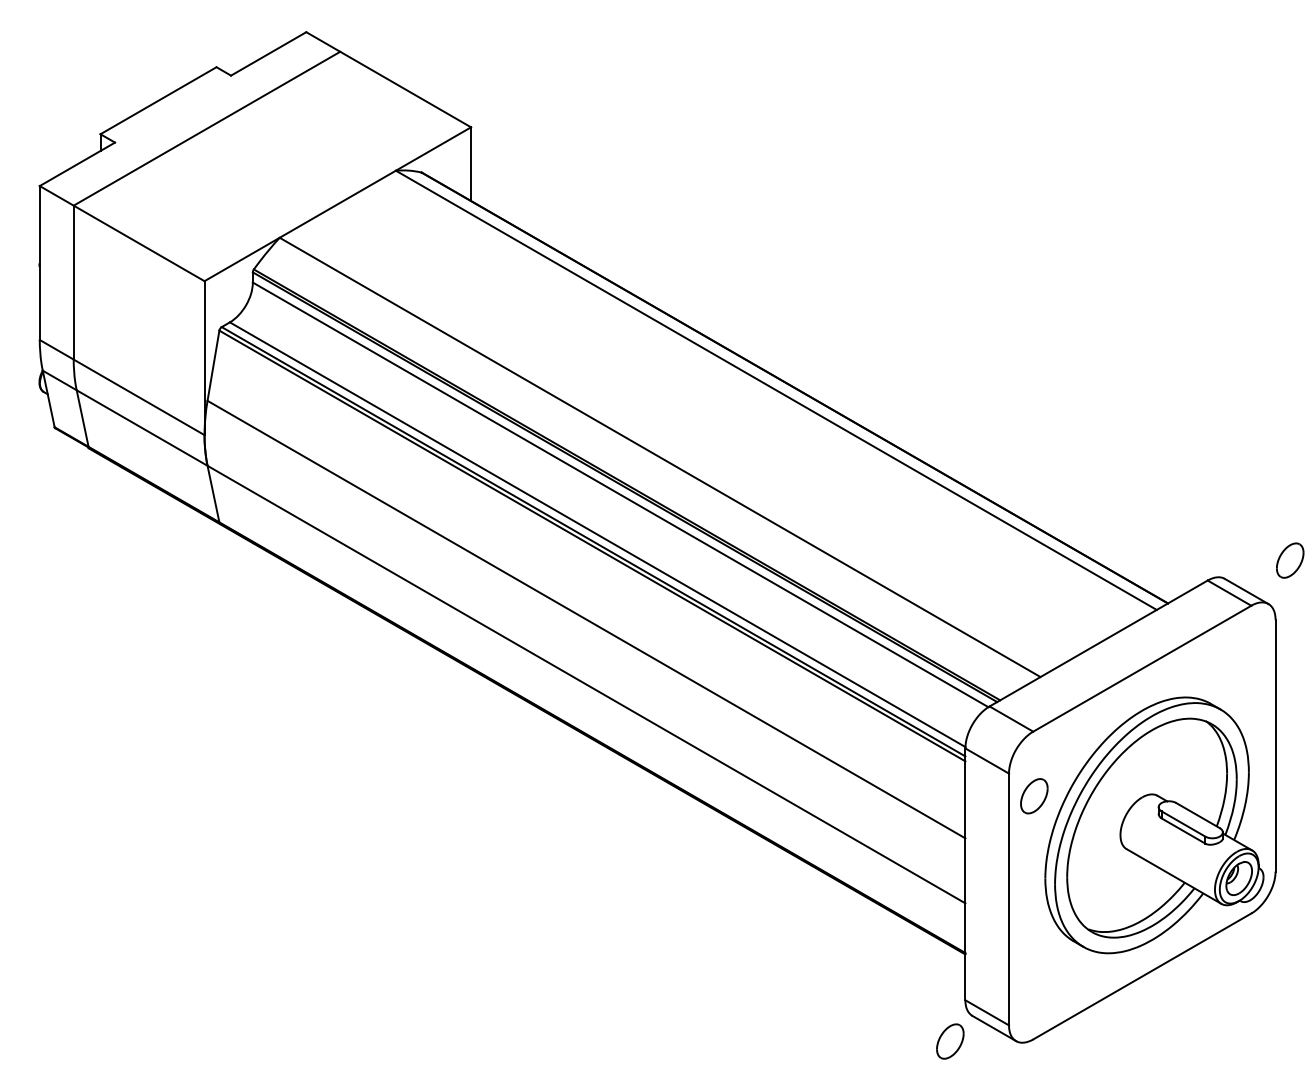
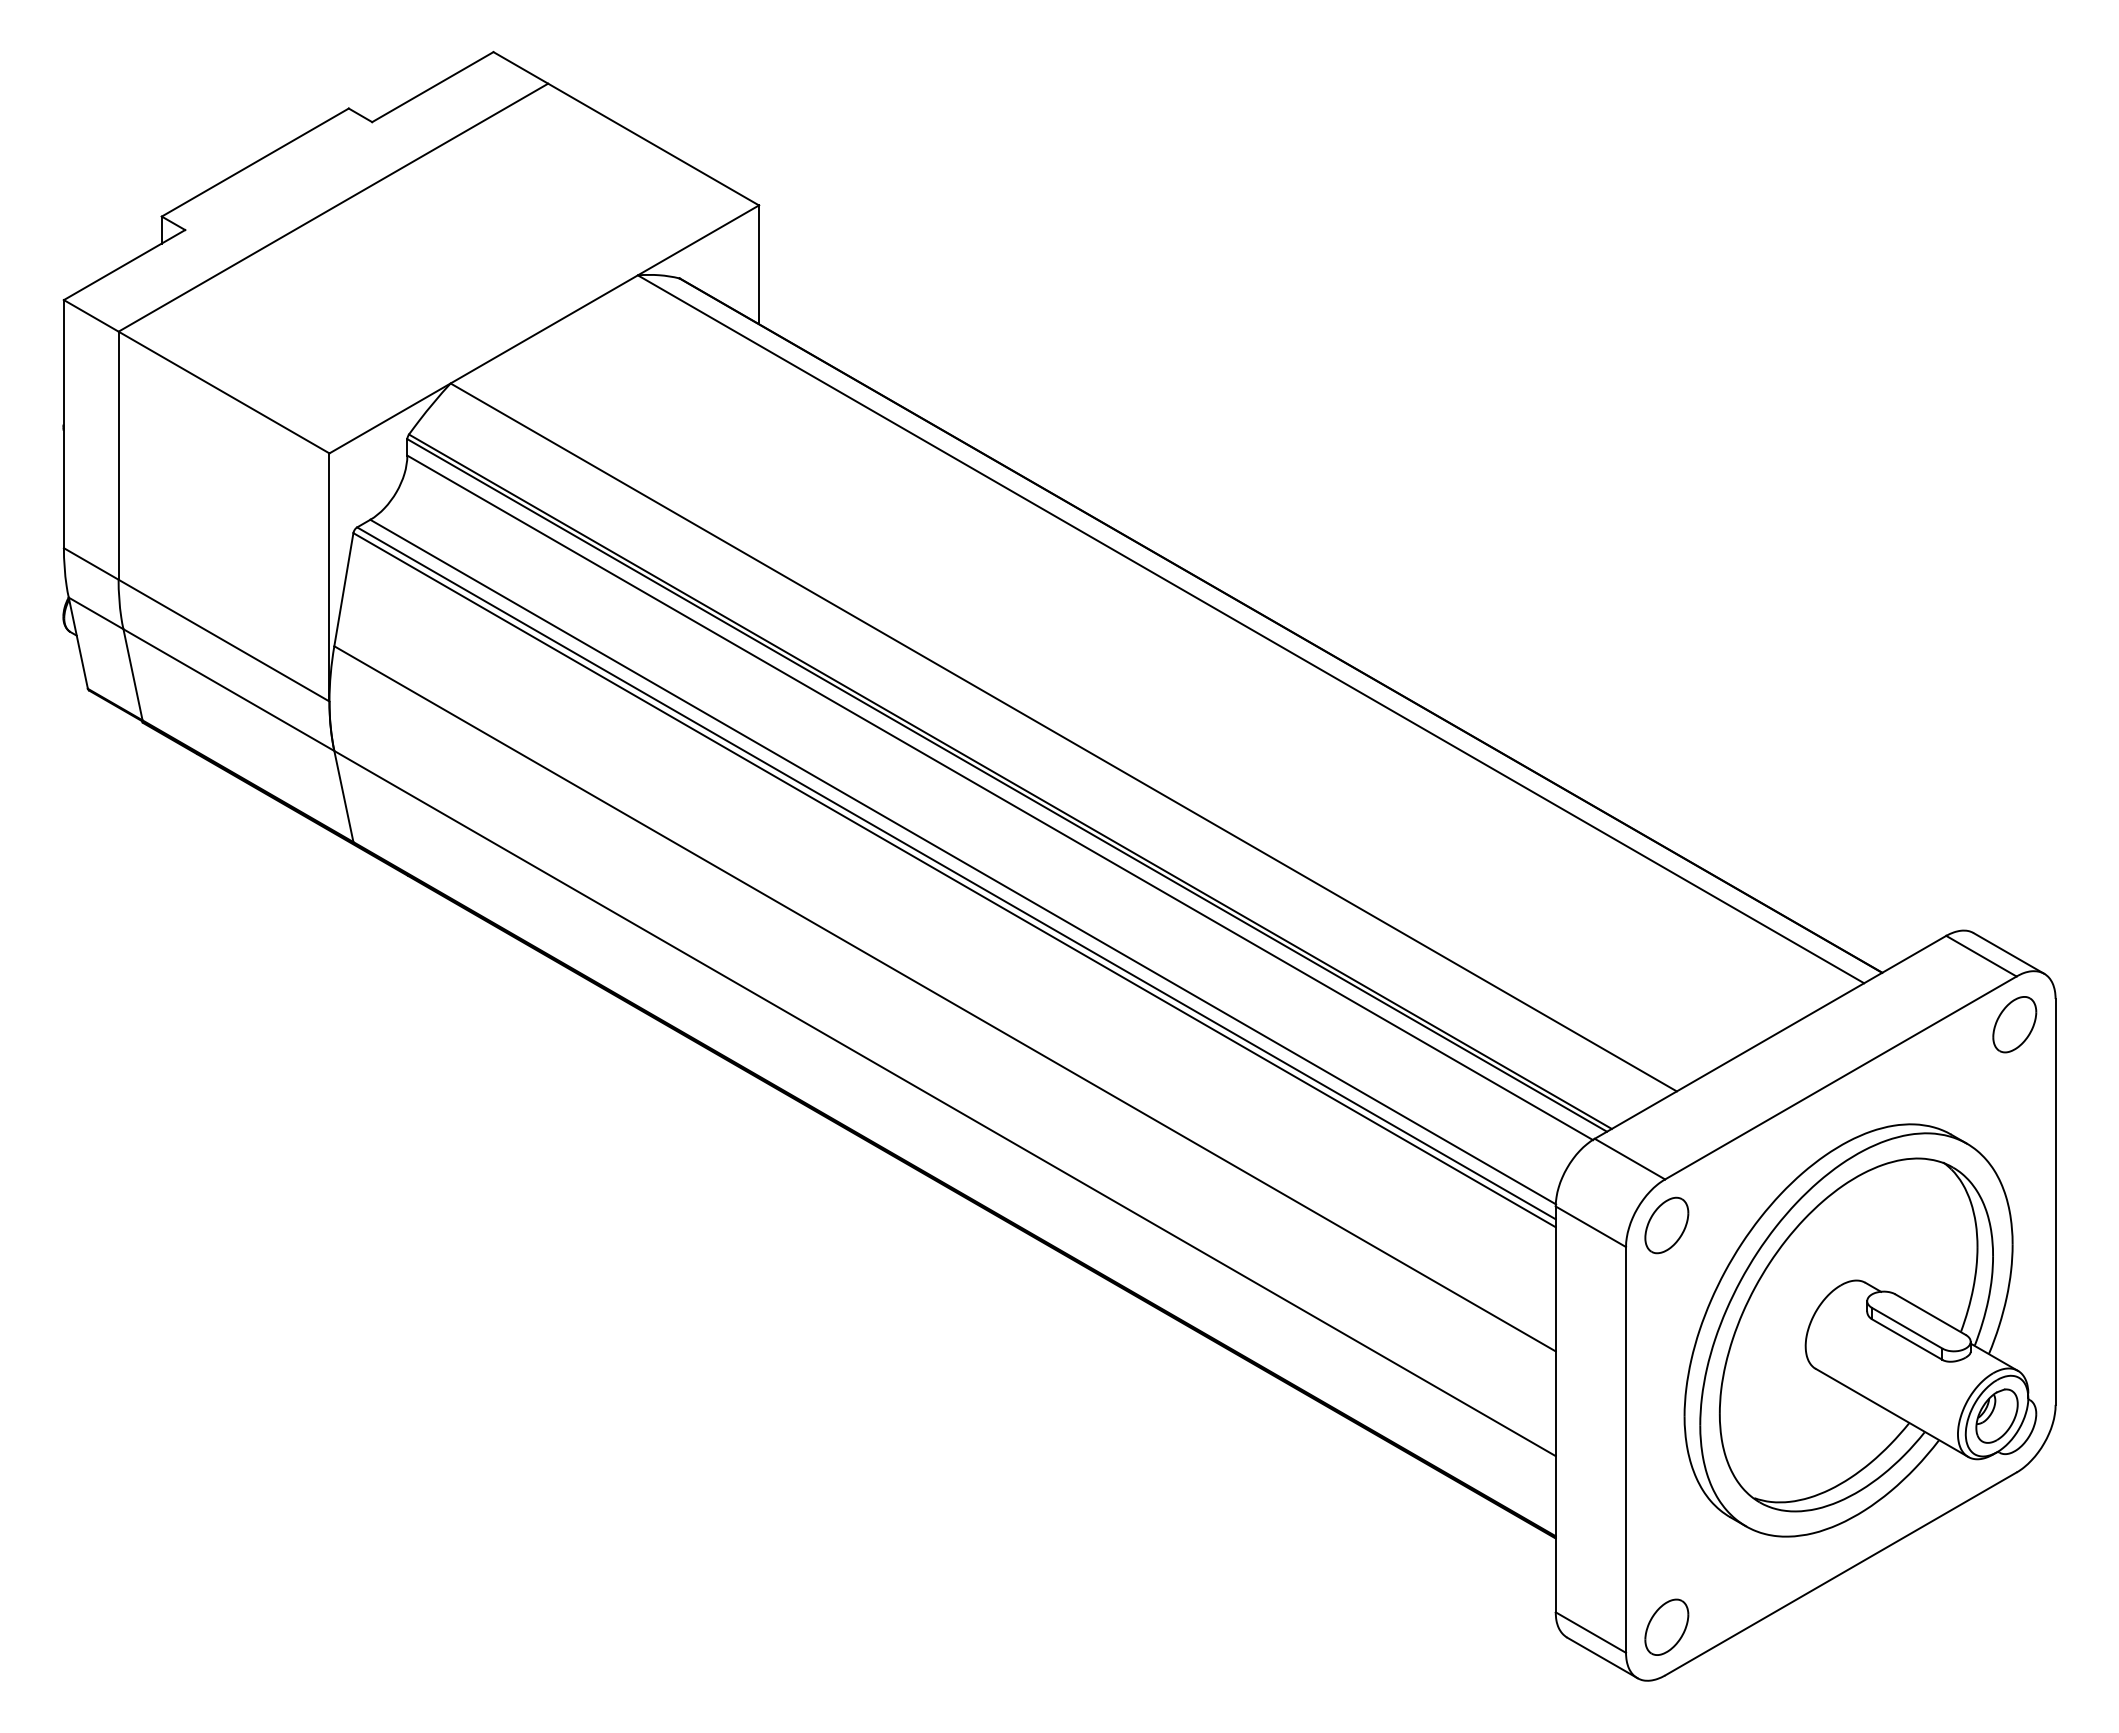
part: (1290, 560) -> (2015, 1024), moved
part: (1034, 796) -> (1667, 1225), moved
part: (950, 1041) -> (1667, 1627), moved

